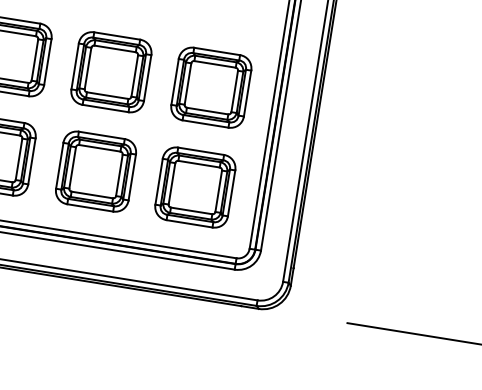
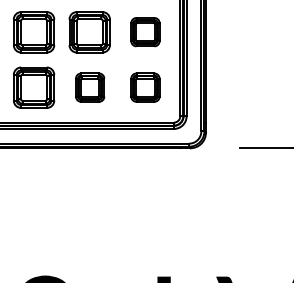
part: (211, 88) -> (145, 32), size x0.7
part: (96, 171) -> (90, 87), size x0.7
part: (195, 187) -> (145, 87), size x0.7

